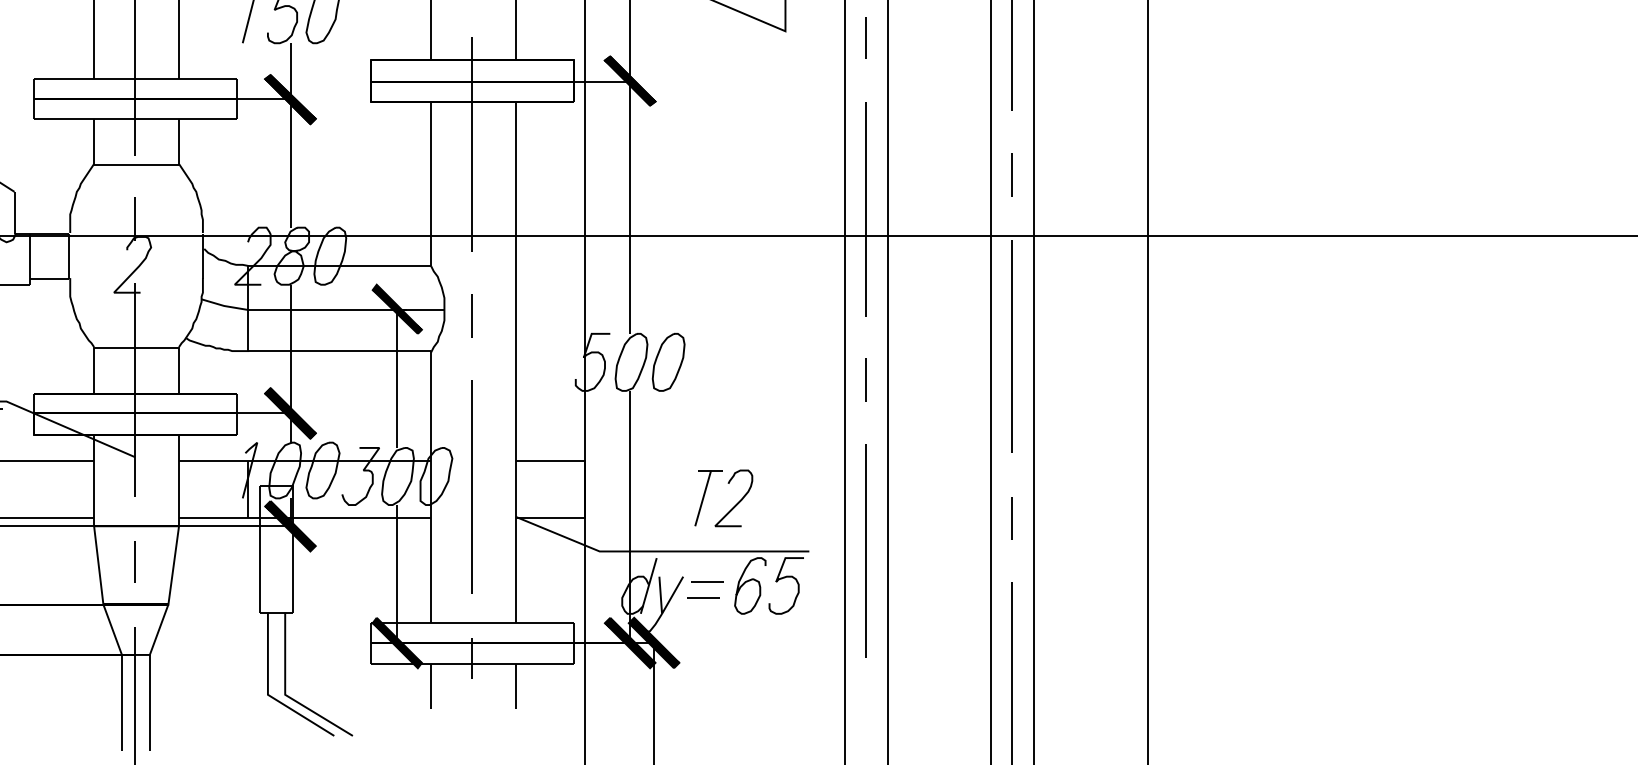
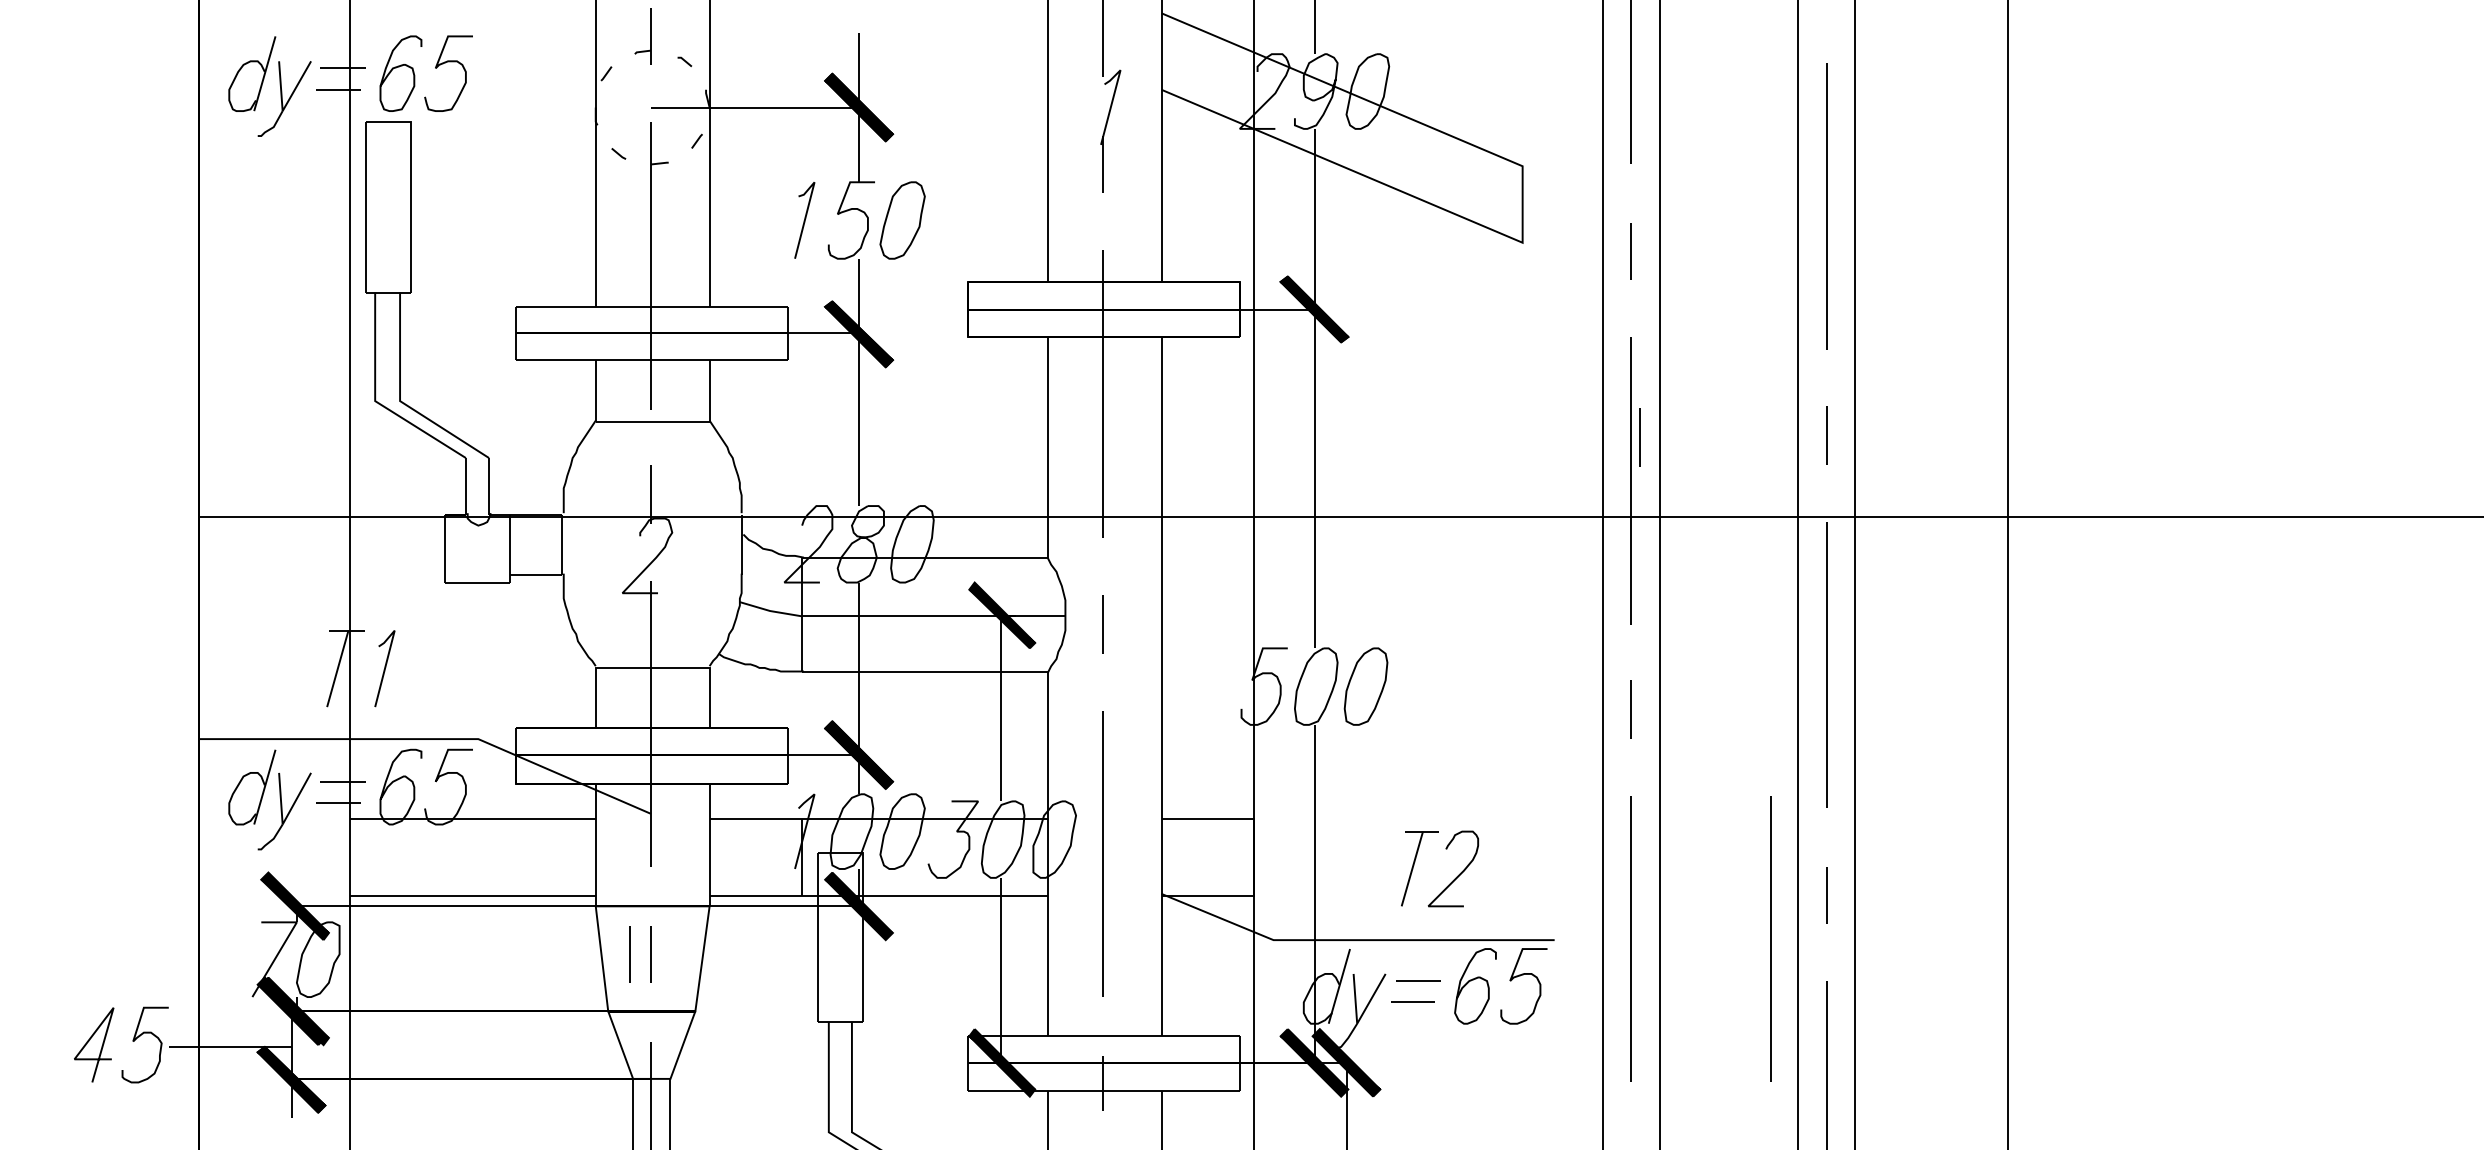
line: (872, 176) -> (1639, 437), added
line: (970, 550) -> (1770, 938), added
line: (119, 562) -> (629, 954), added

